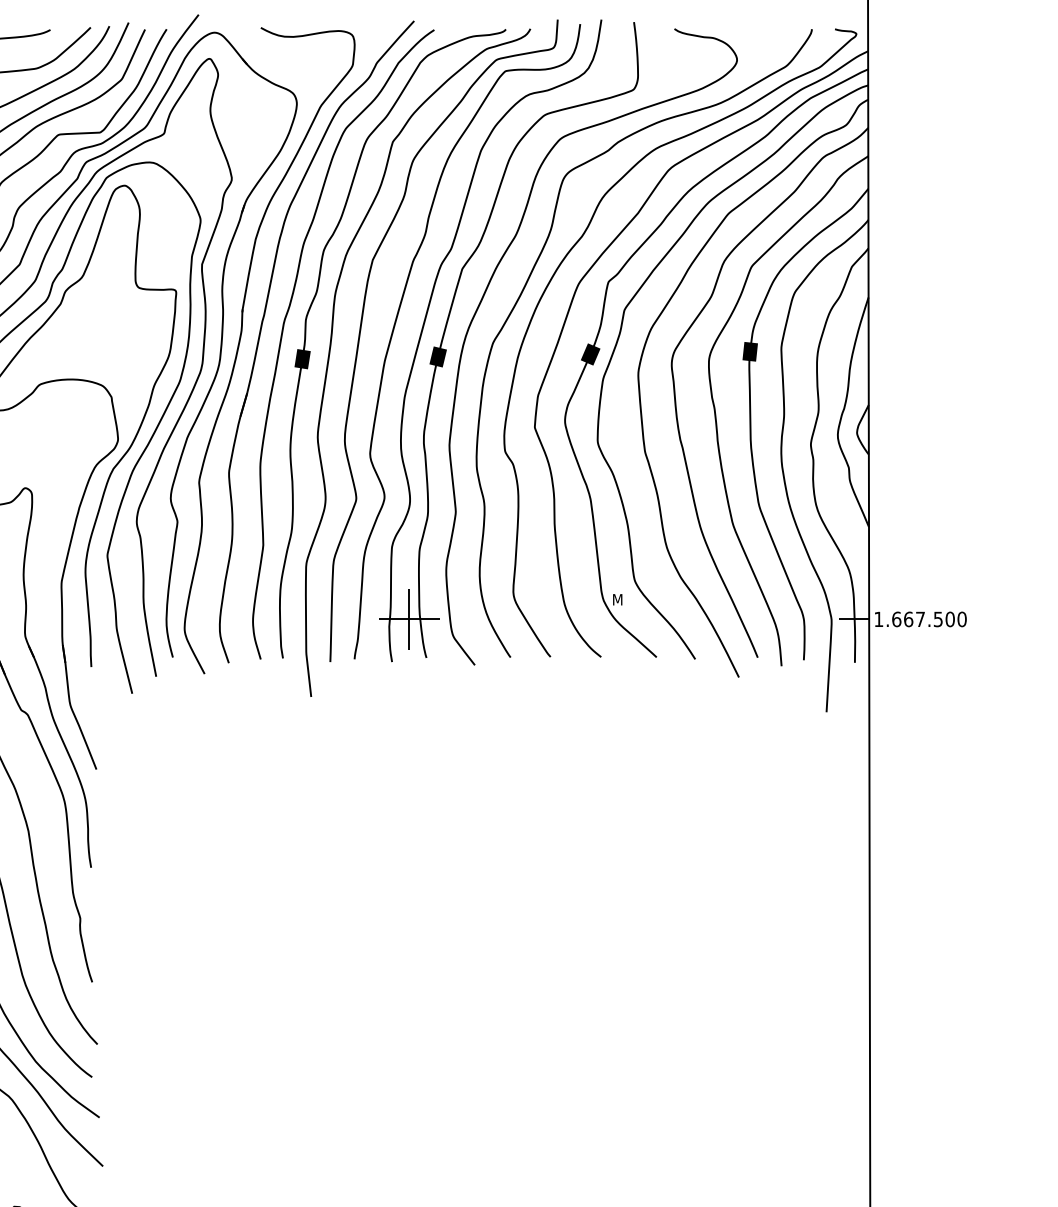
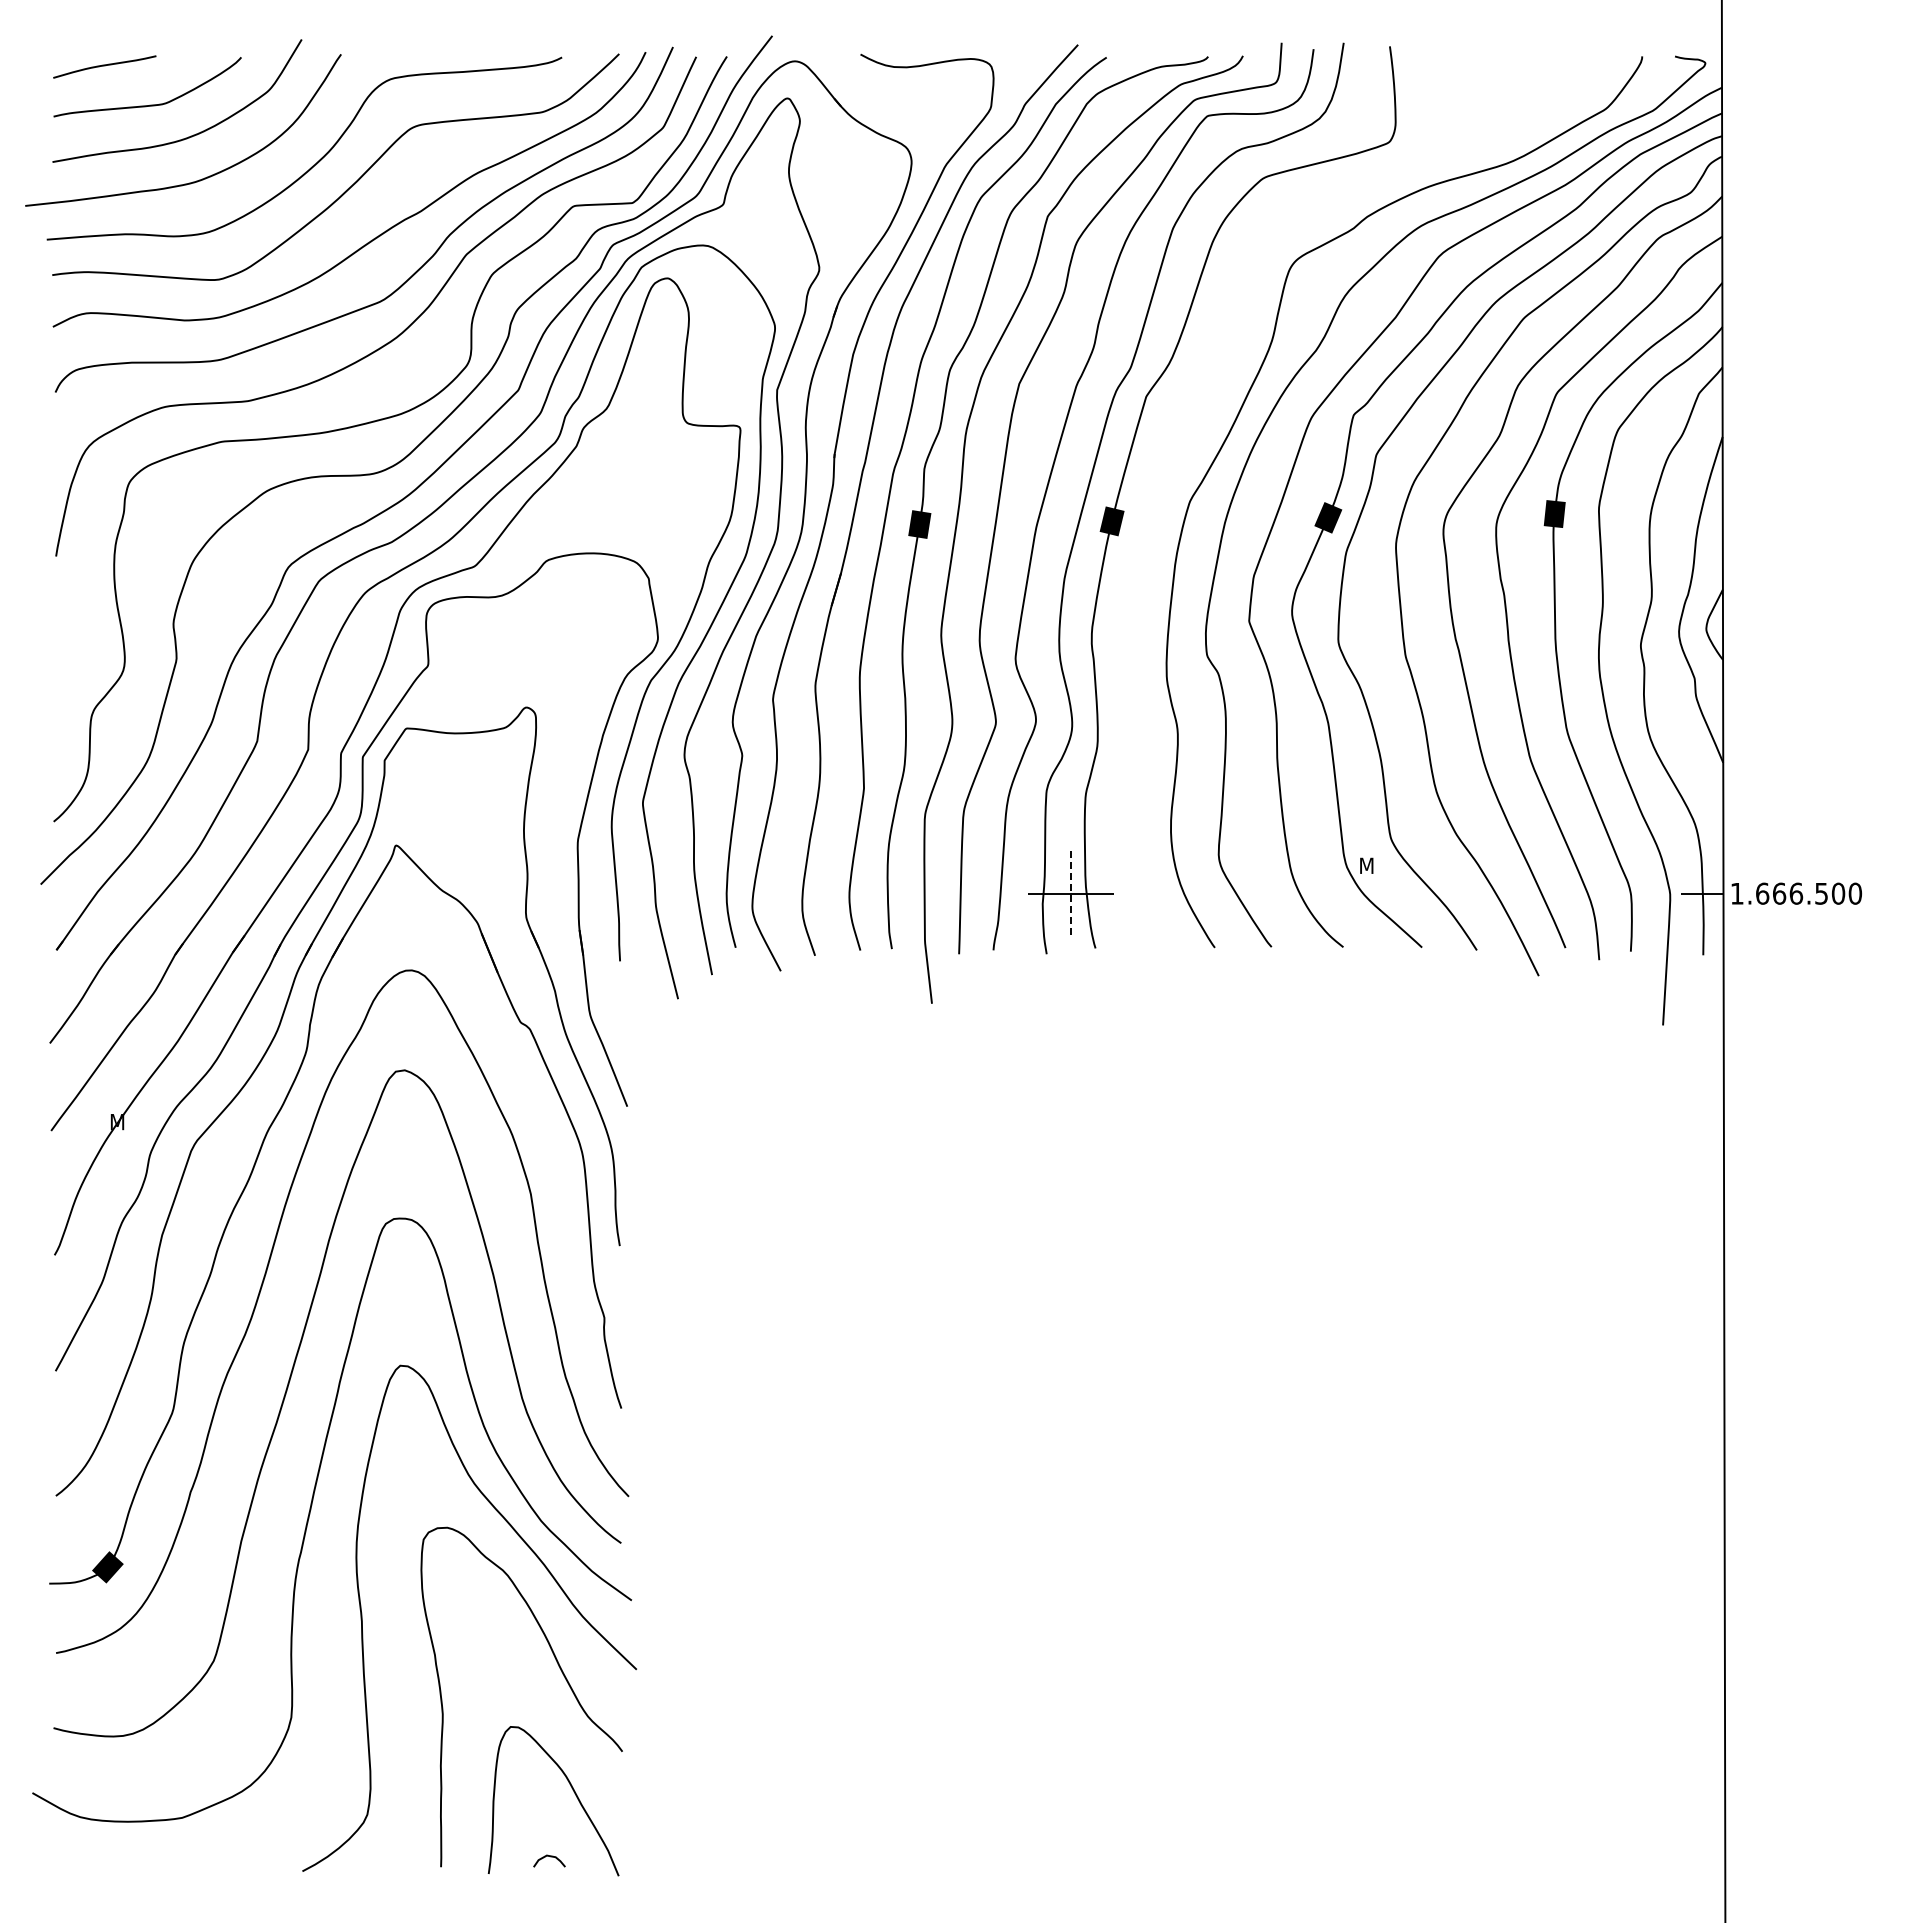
curve: (483, 297) -> (1176, 437), removed
line: (408, 619) -> (1070, 894), solid -> dashed
text: (920, 619) -> (1796, 893), 1.667.500 -> 1.666.500

